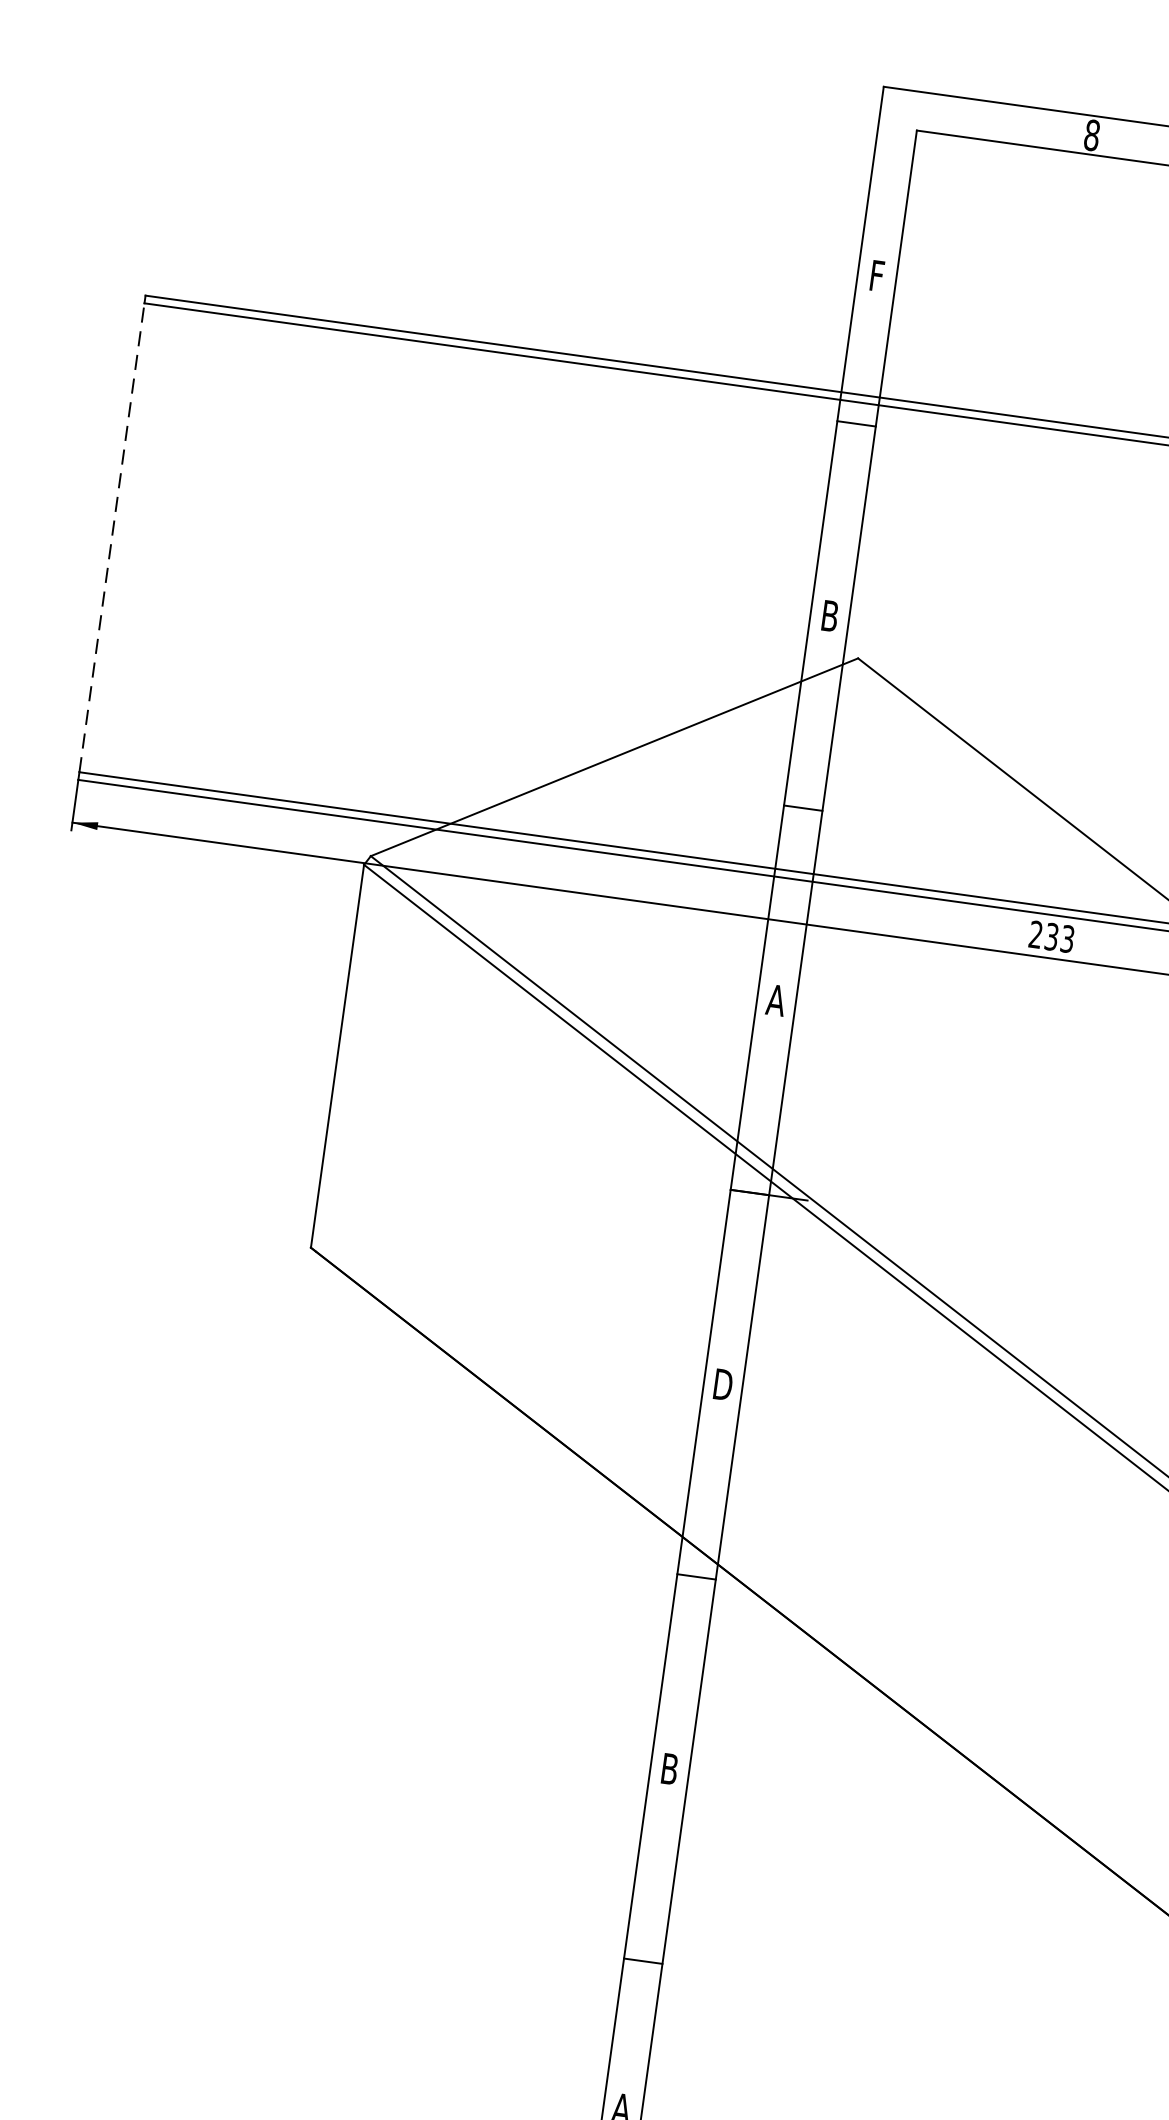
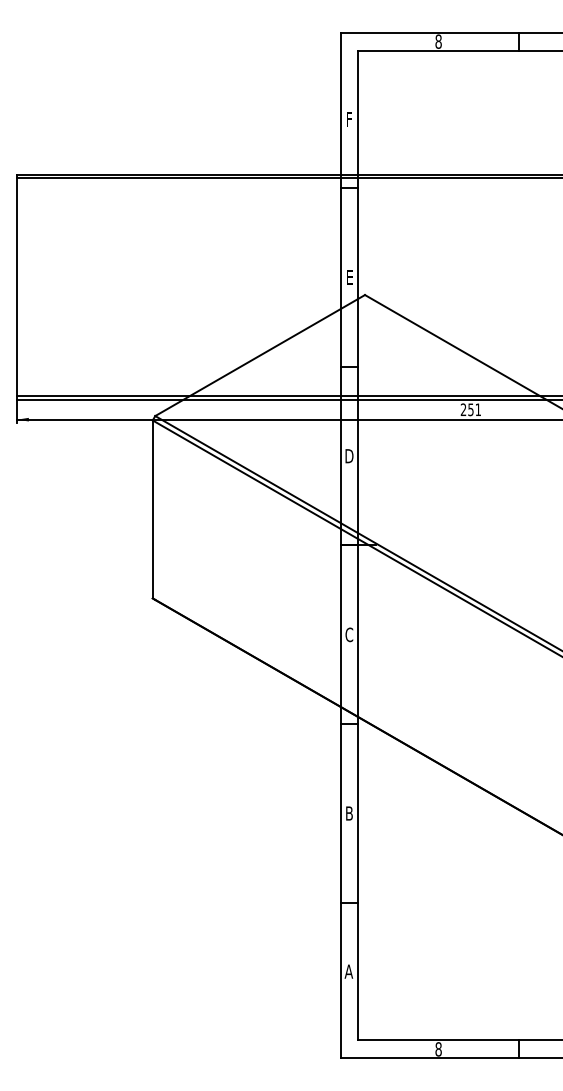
line: (112, 538) -> (17, 287), dashed -> solid
text: (829, 616) -> (349, 277), B -> E
text: (1059, 937) -> (474, 409), 233 -> 251
text: (776, 1001) -> (349, 456), A -> D
text: (723, 1384) -> (349, 634), D -> C

